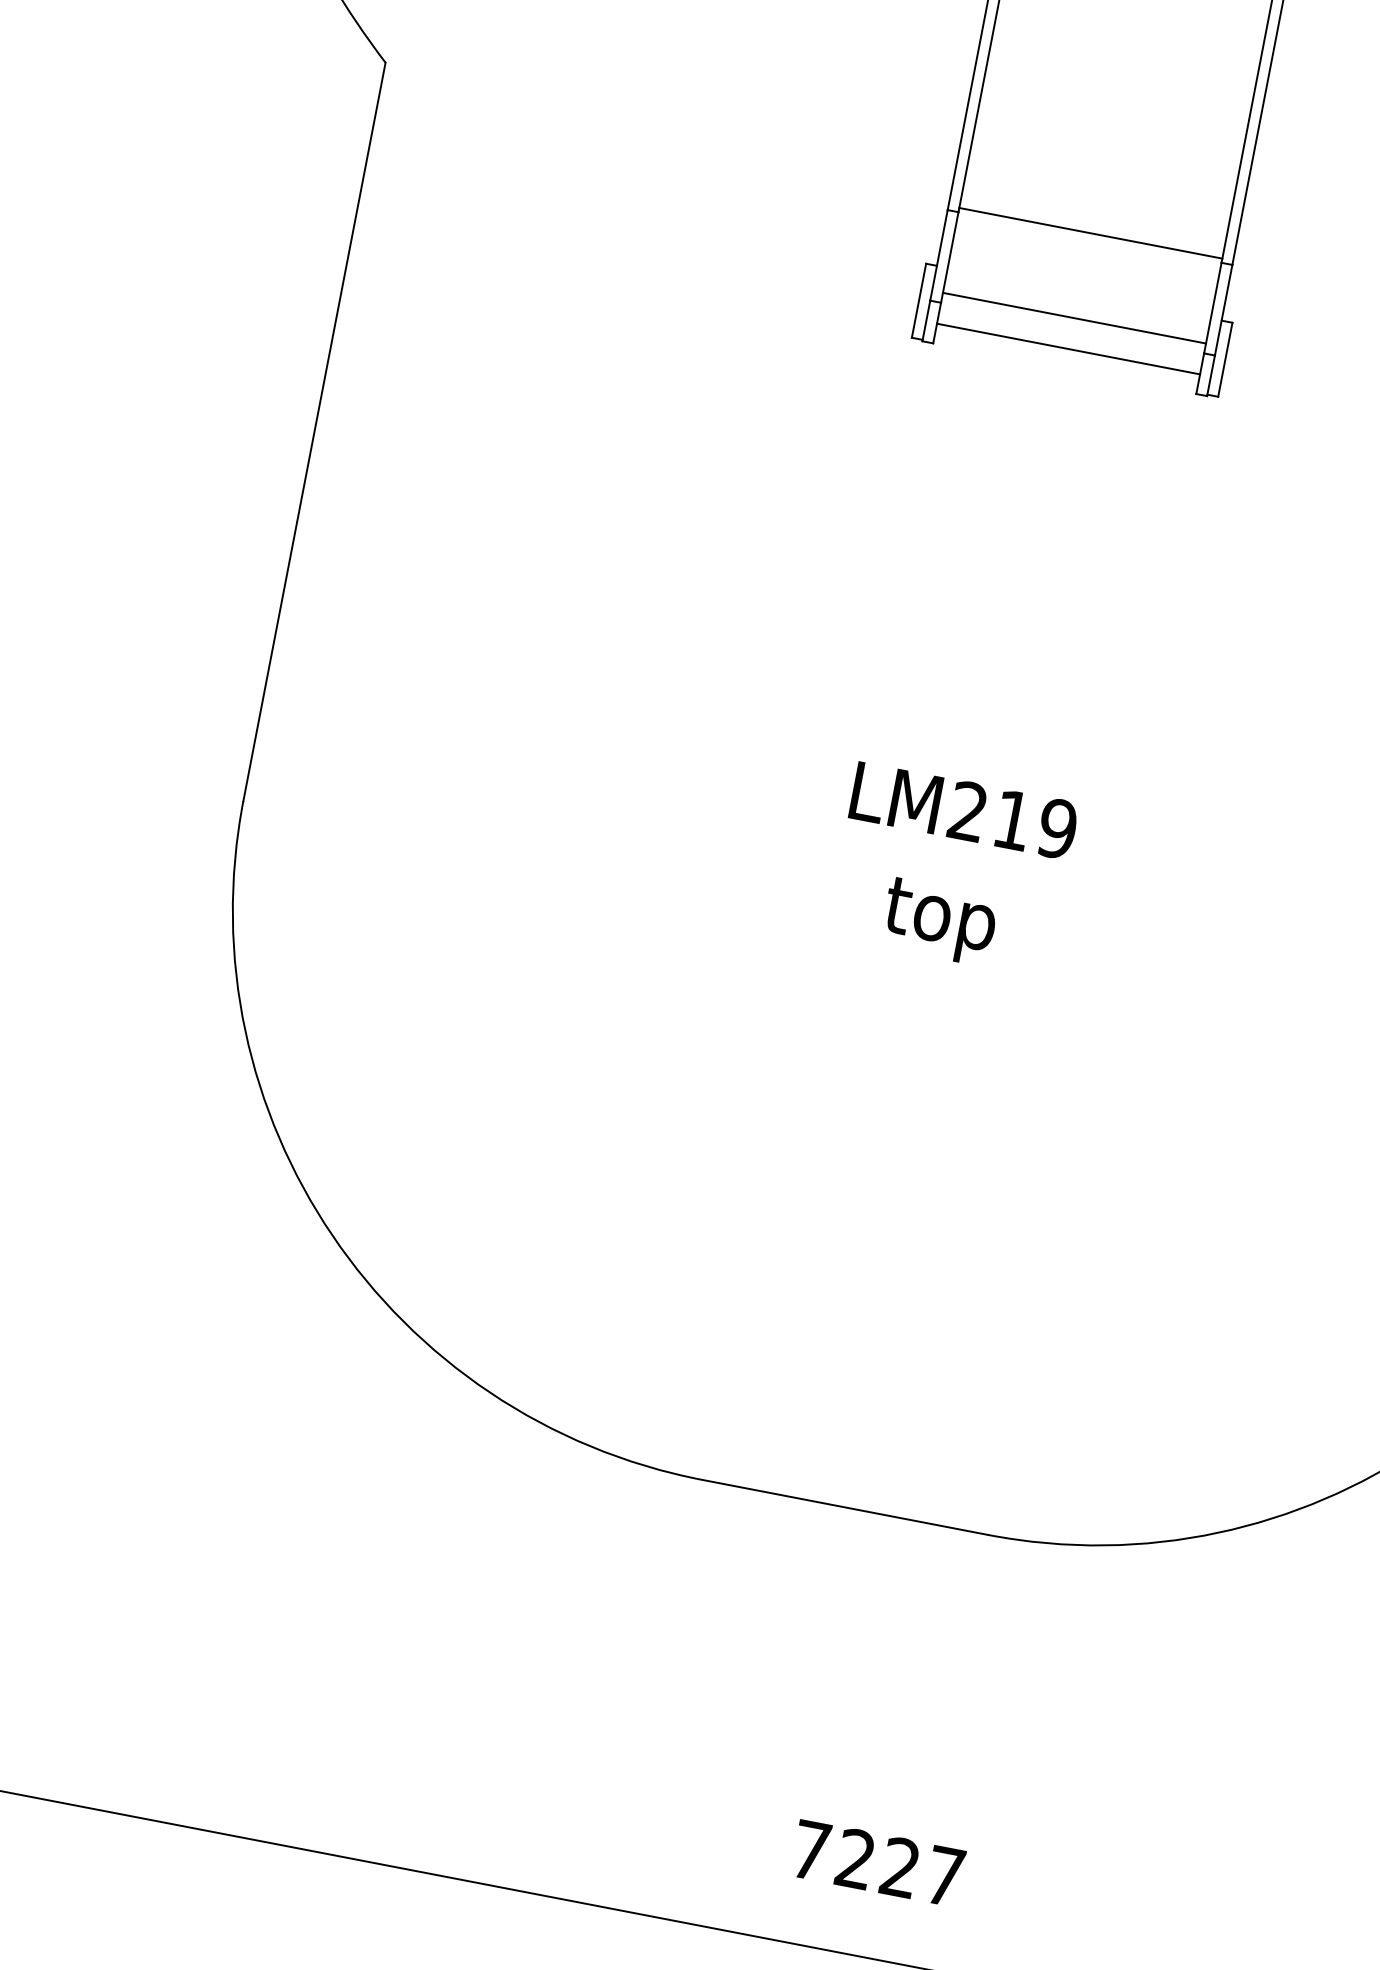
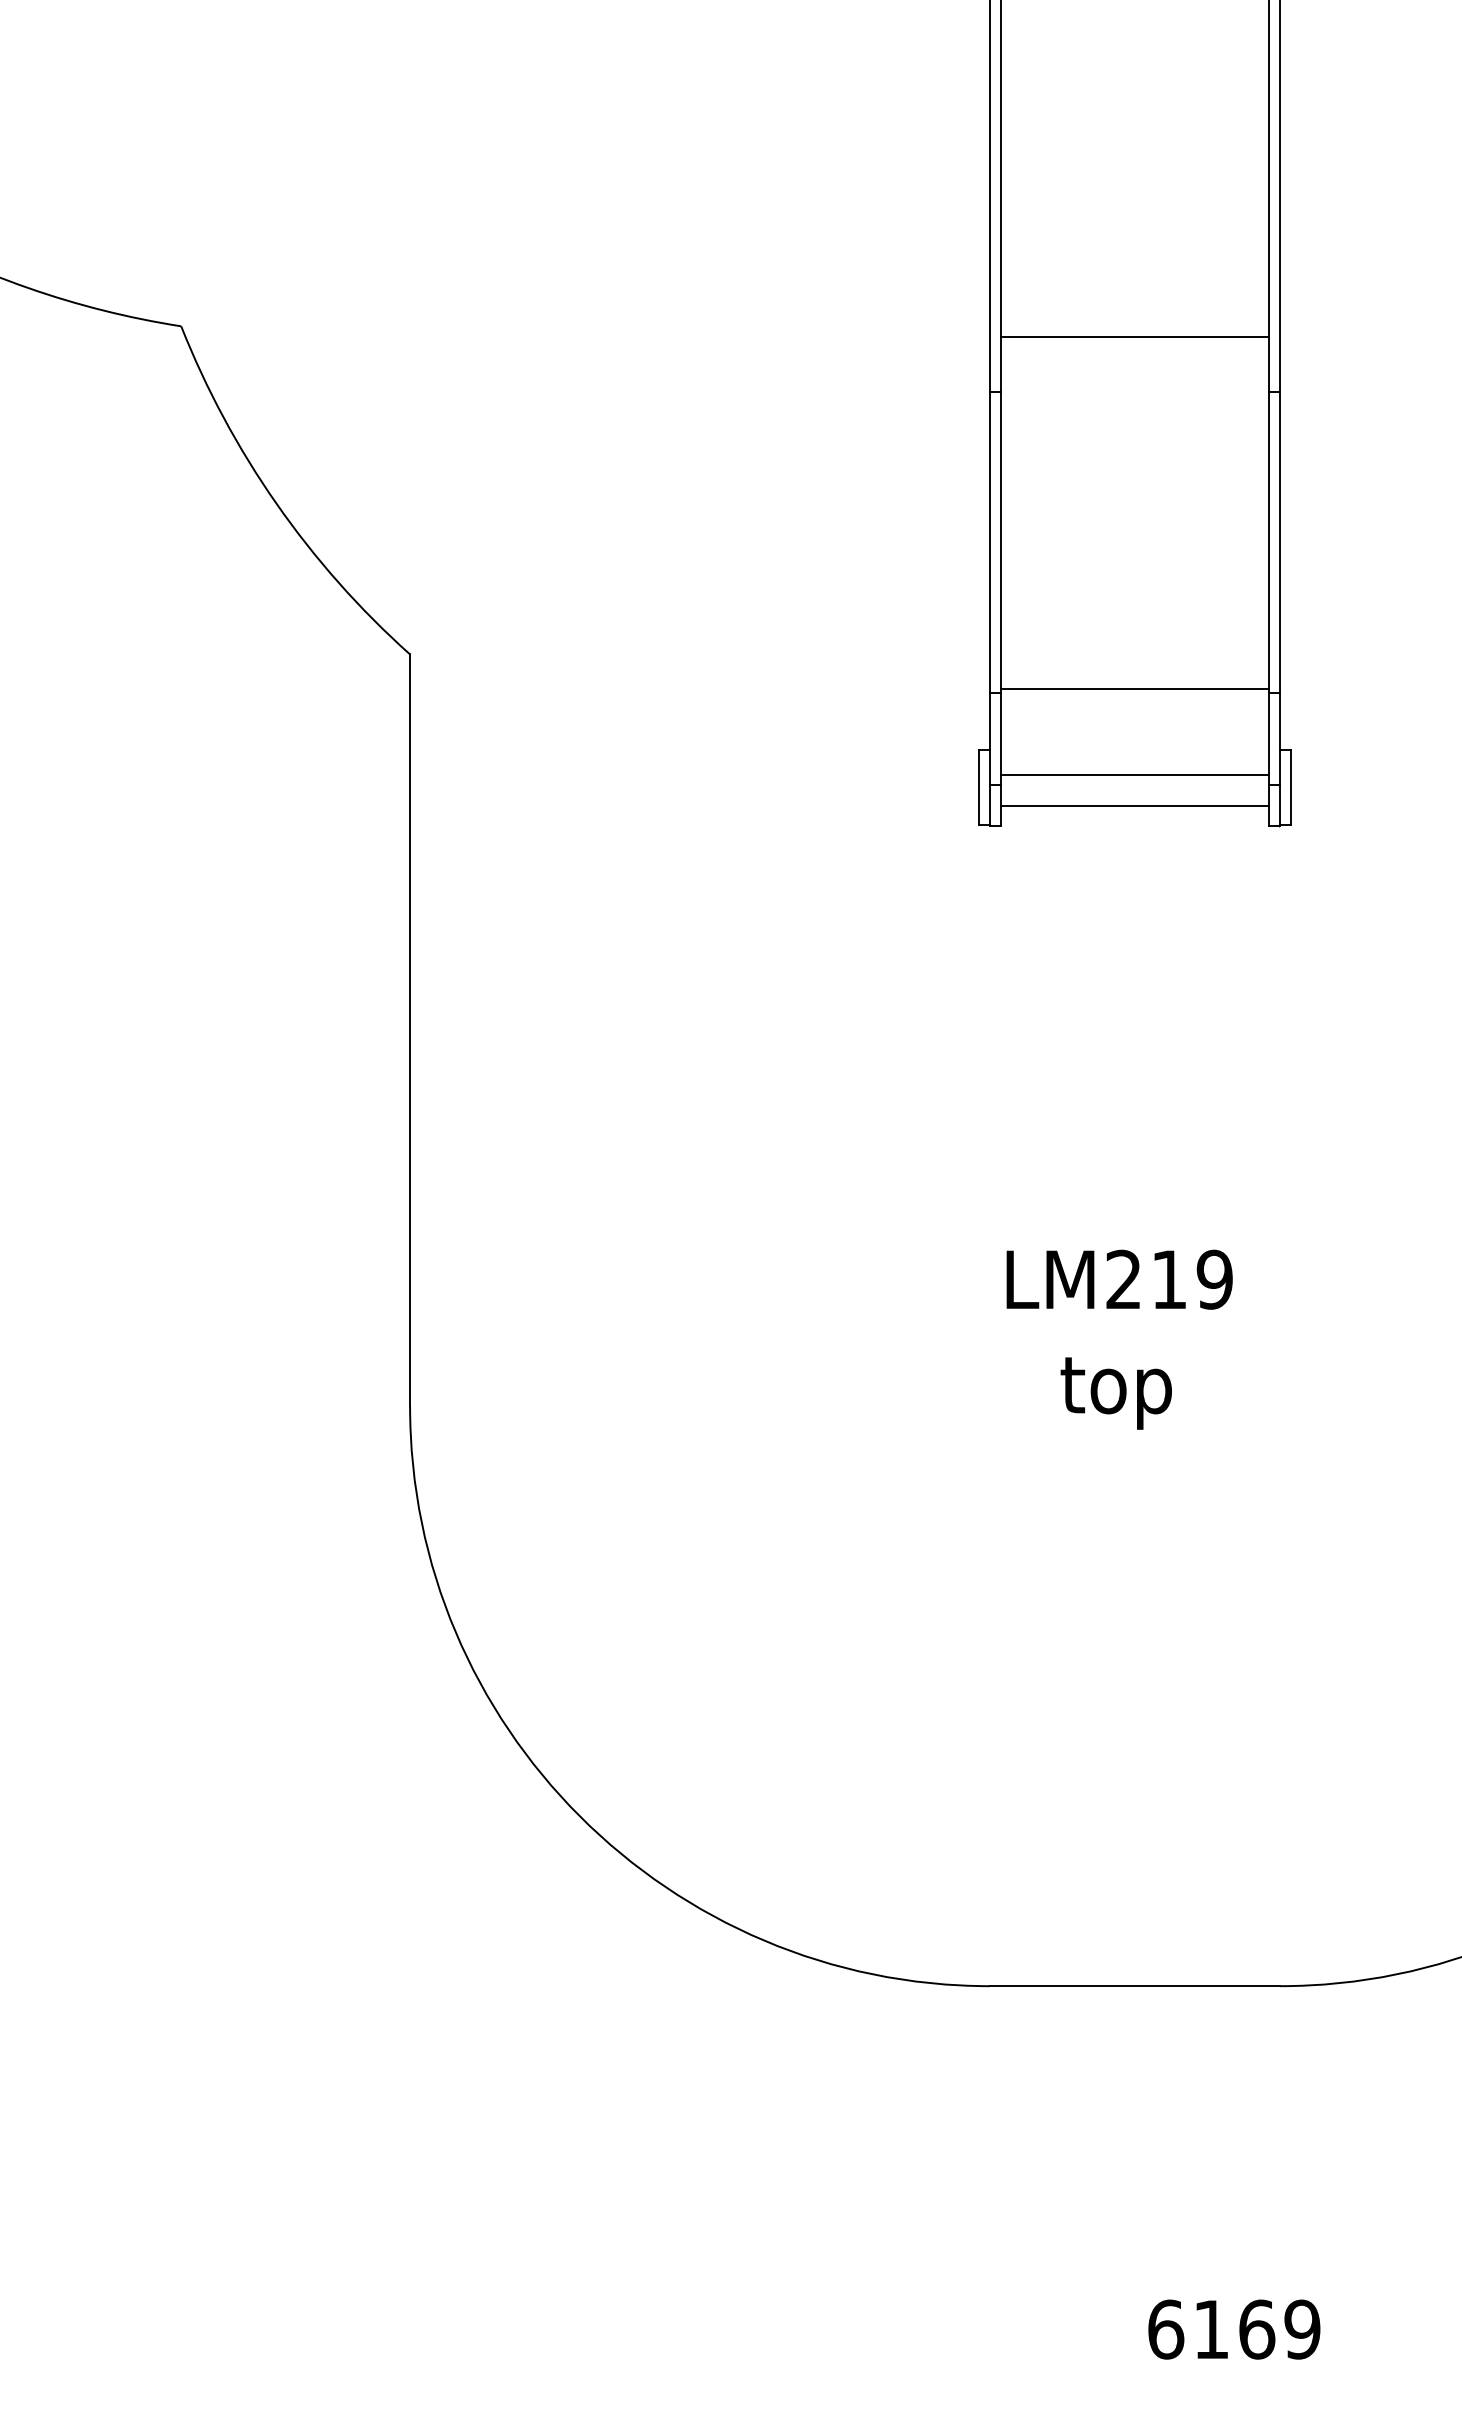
text: (878, 1863) -> (1234, 2329), 7227 -> 6169

